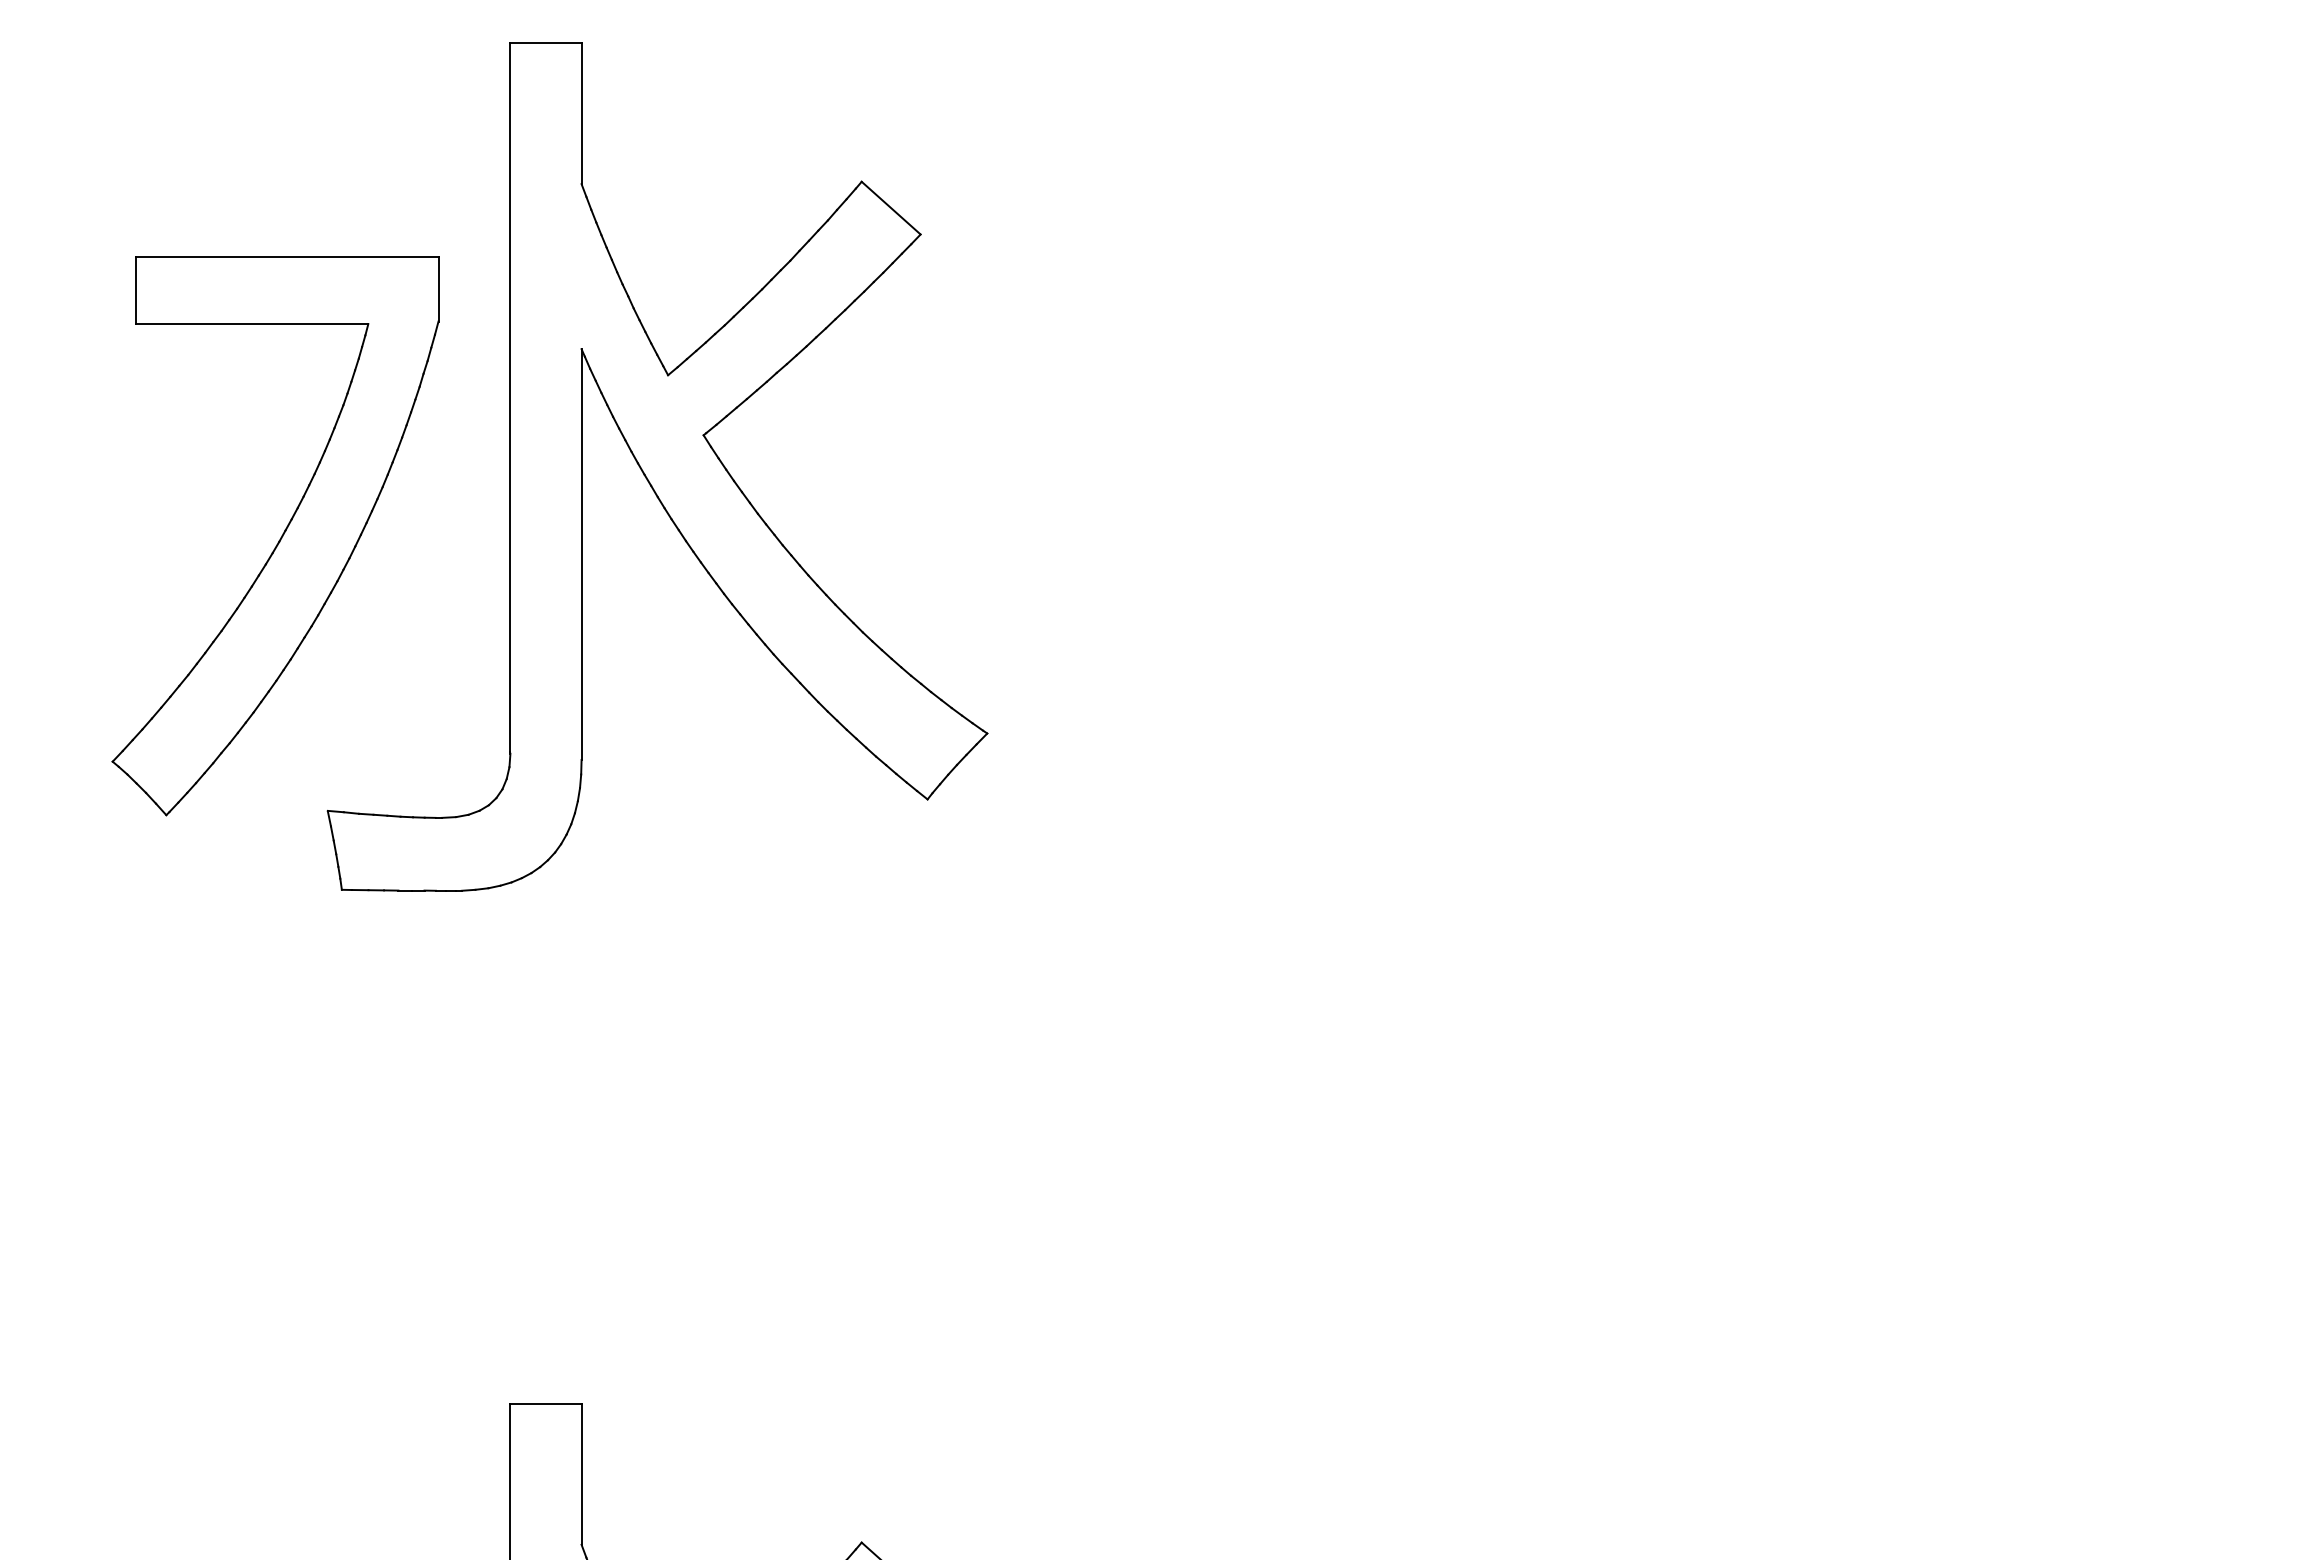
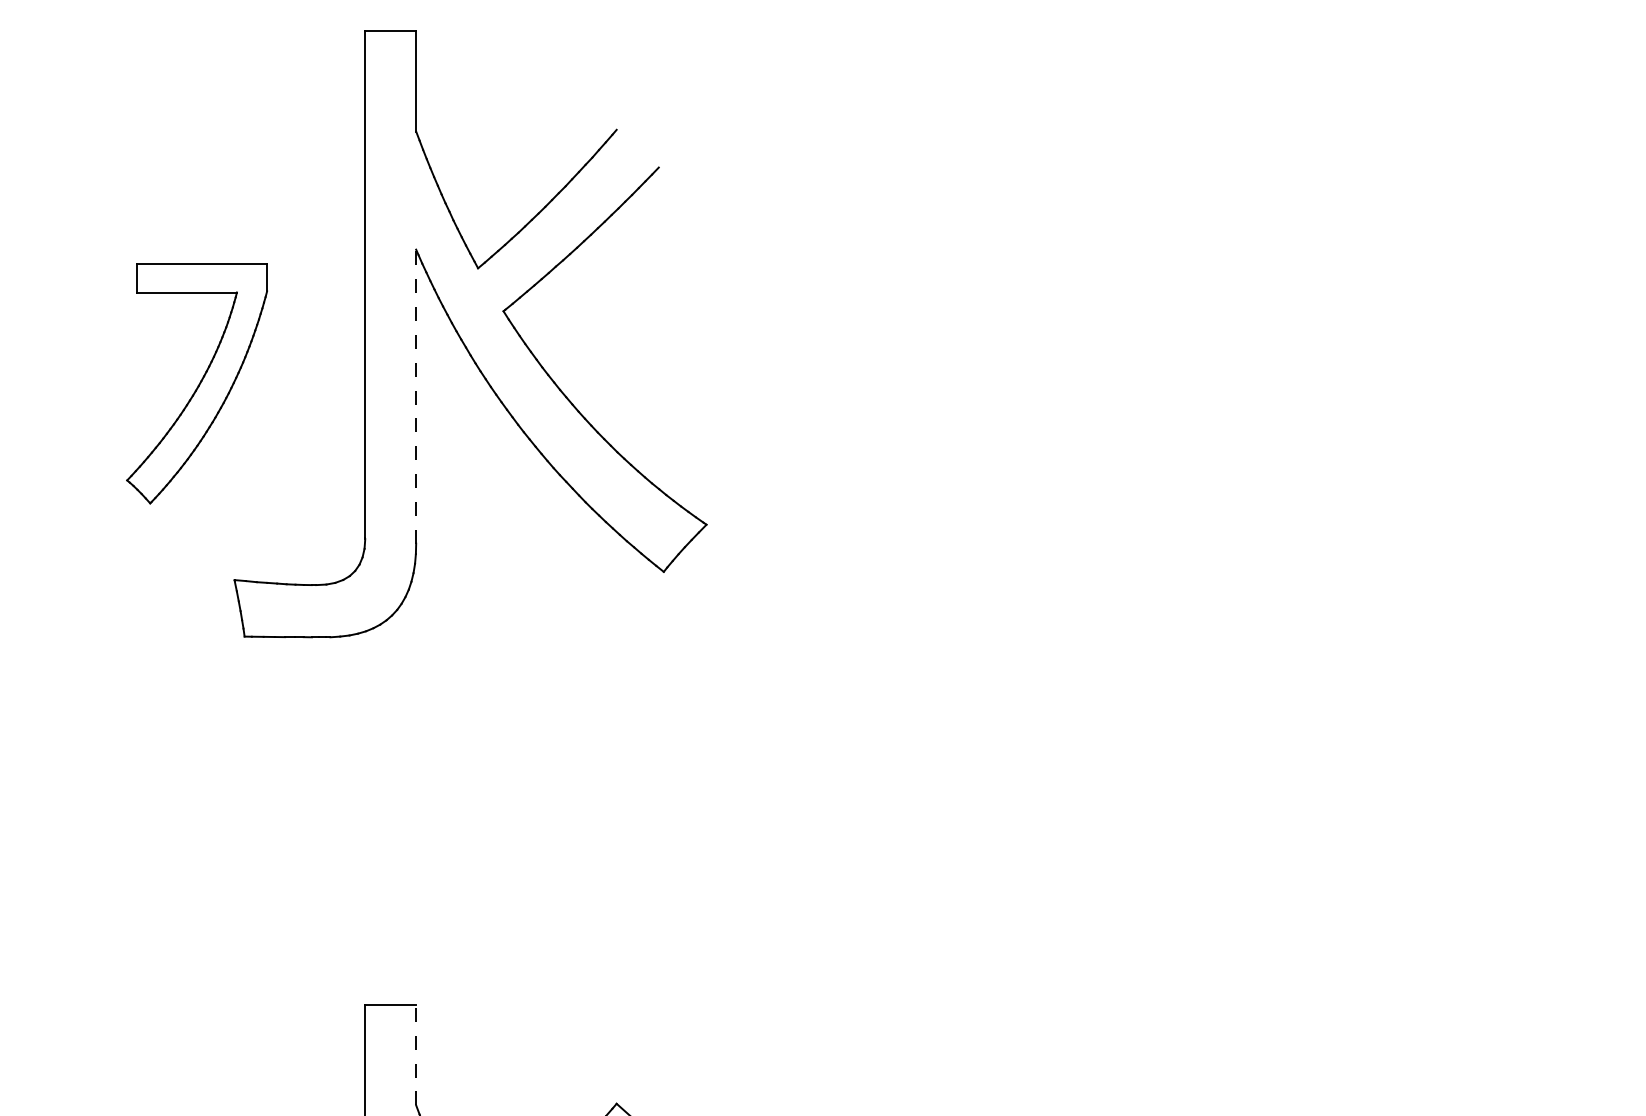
line: (890, 207) -> (637, 148), removed
part: (275, 536) -> (197, 383), size x0.6
line: (581, 554) -> (416, 396), solid -> dashed
line: (581, 1473) -> (416, 1054), solid -> dashed

